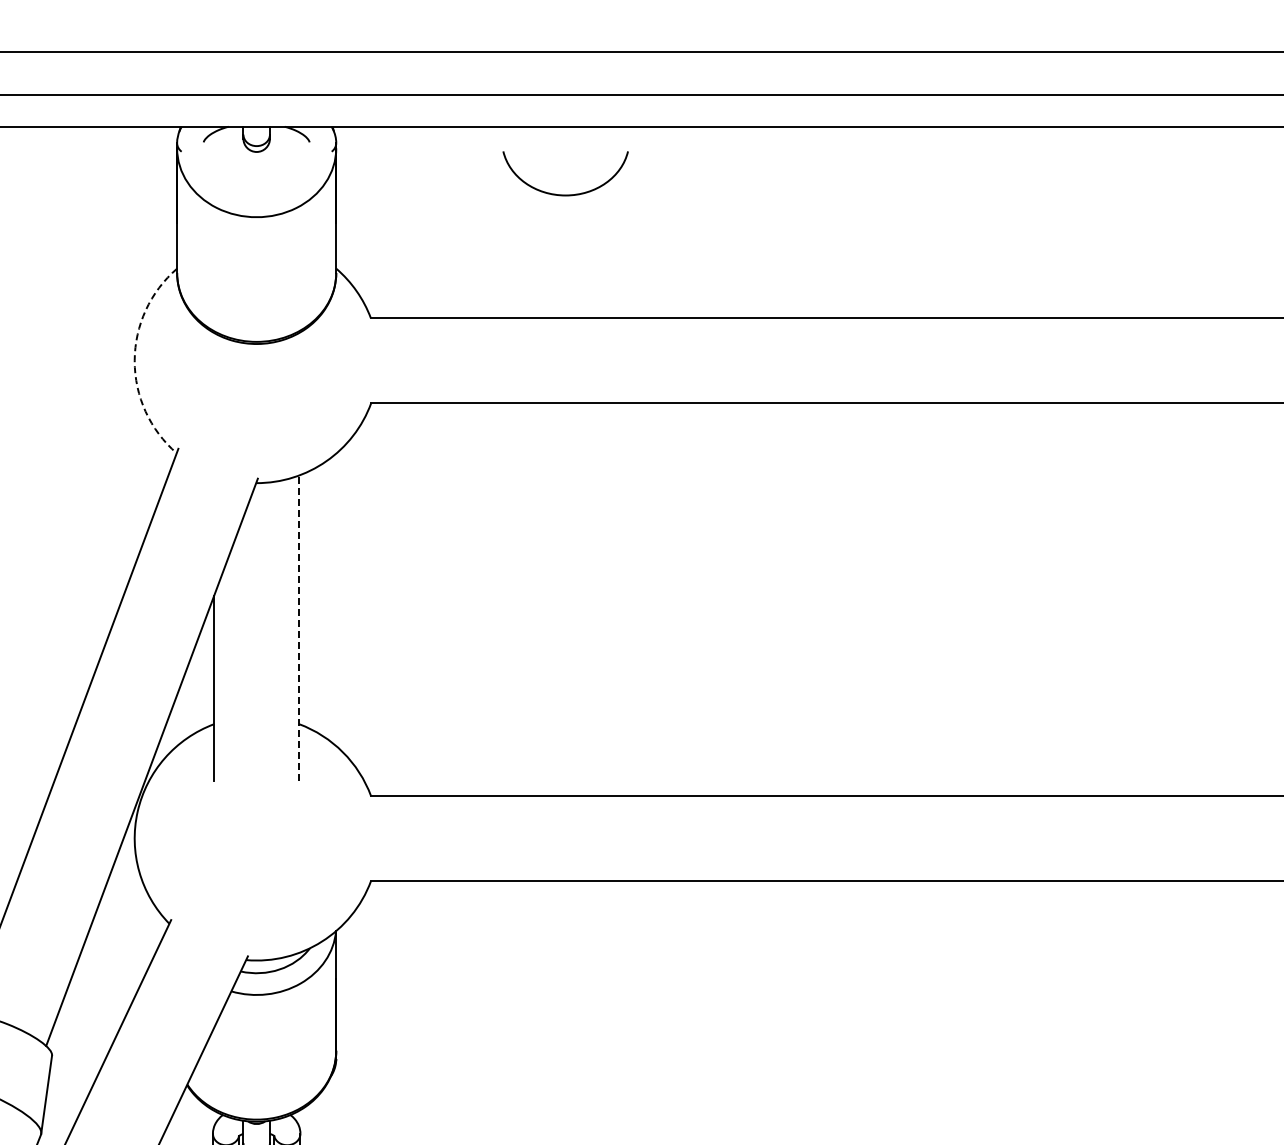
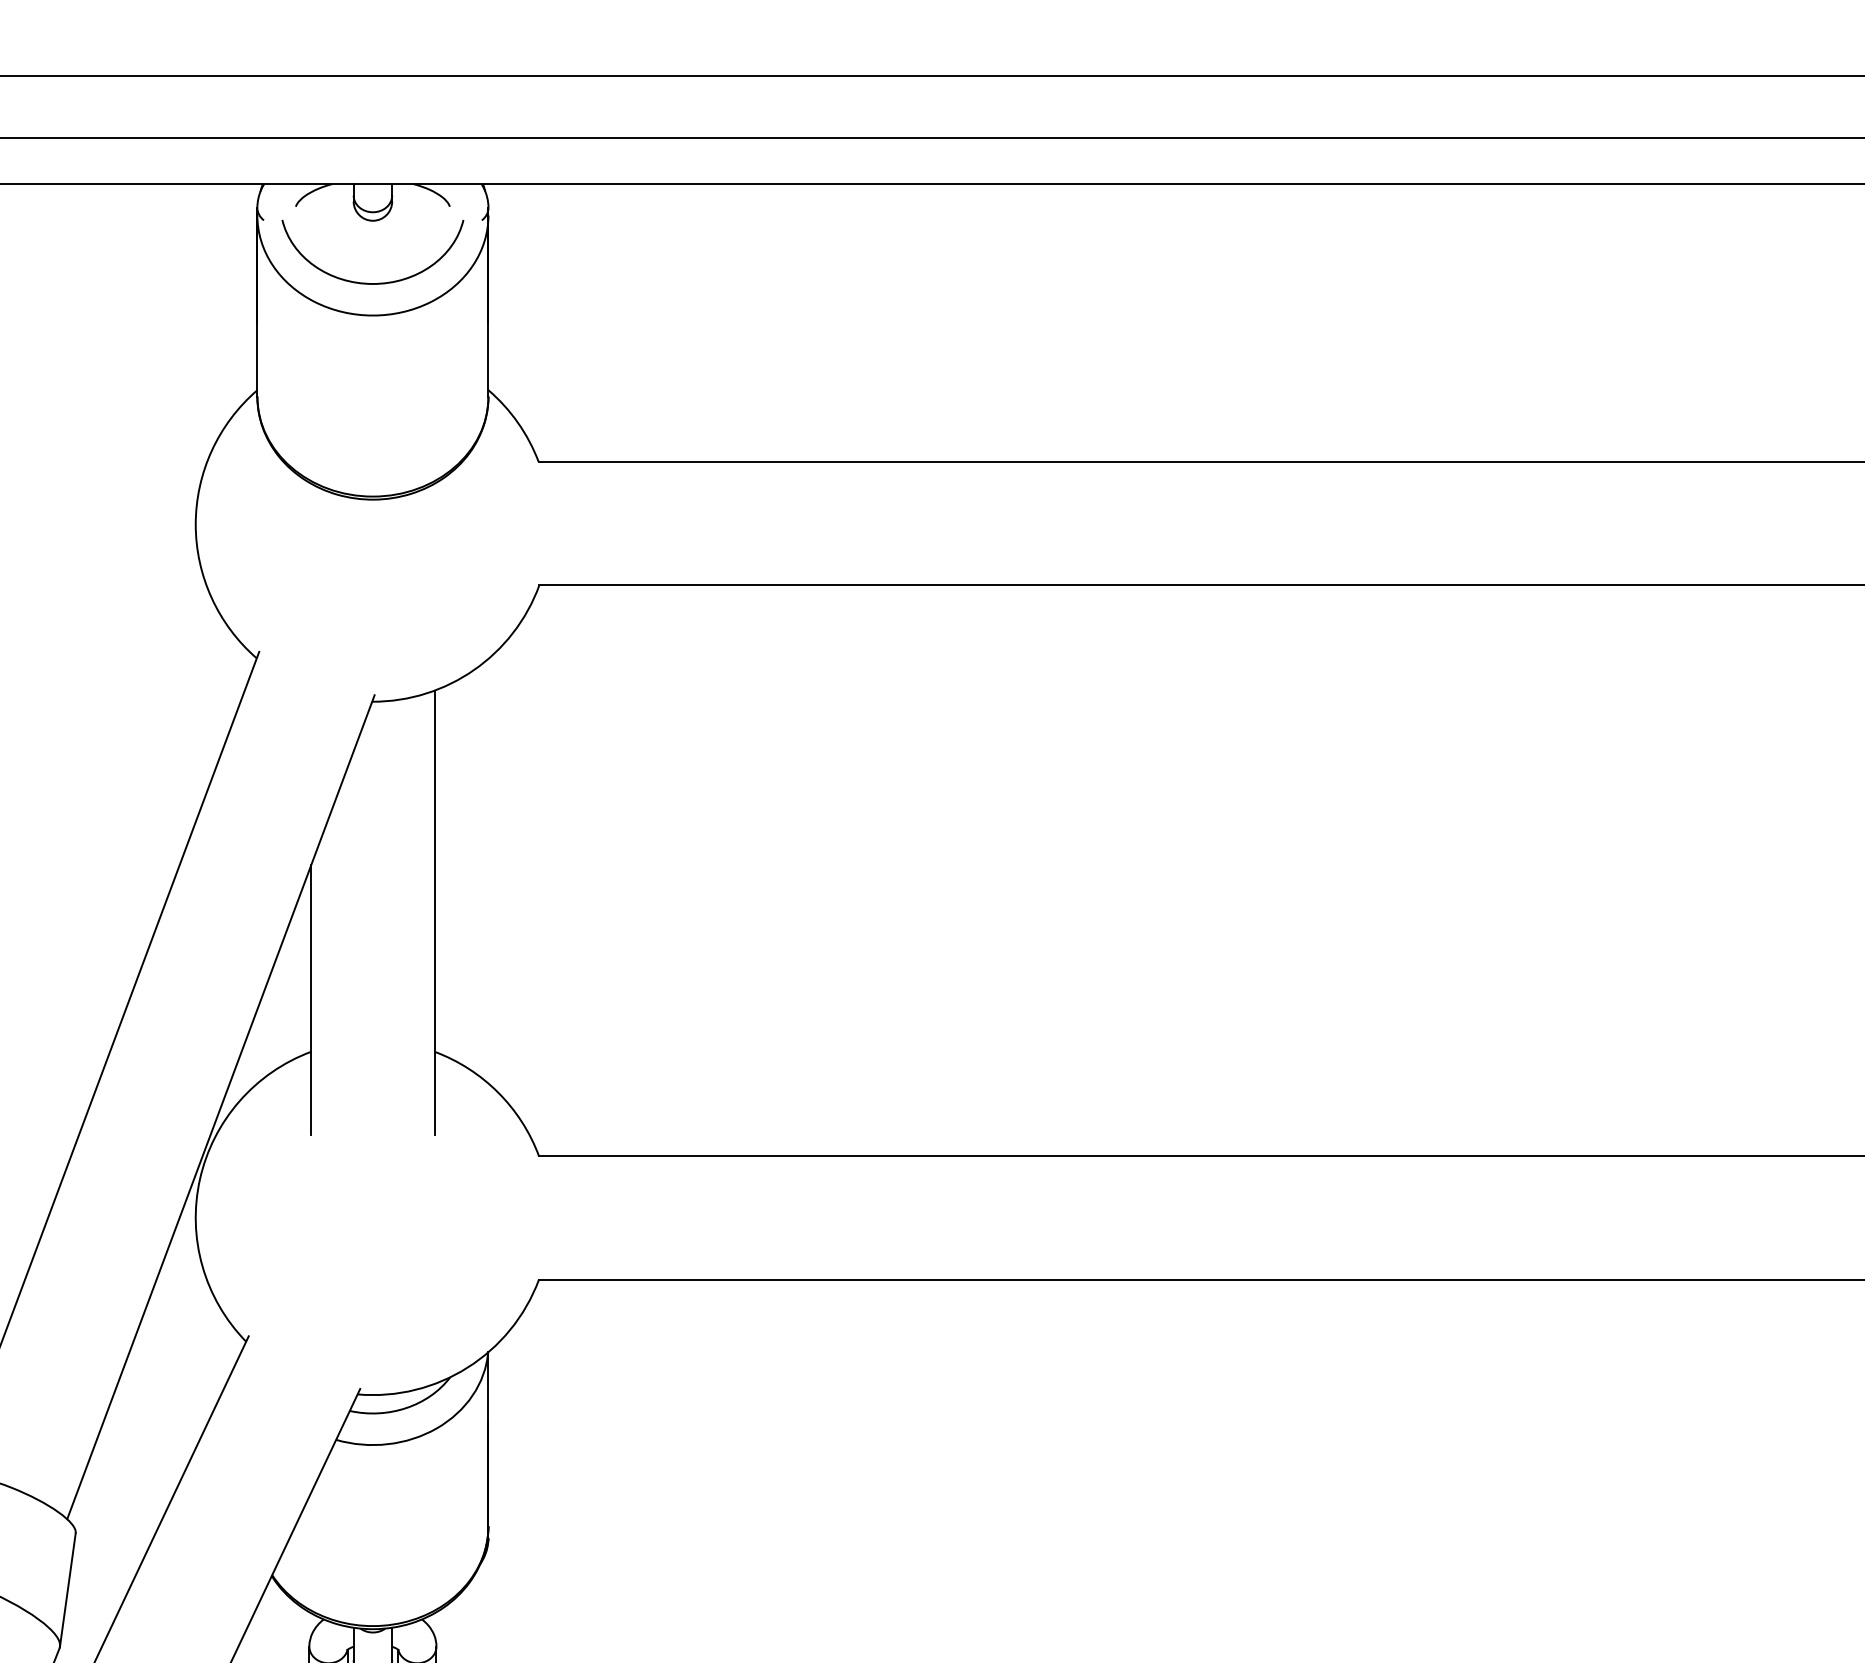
curve: (565, 194) -> (372, 282), moved
arc: (134, 360) -> (195, 523), dashed -> solid
line: (299, 628) -> (435, 912), dashed -> solid

